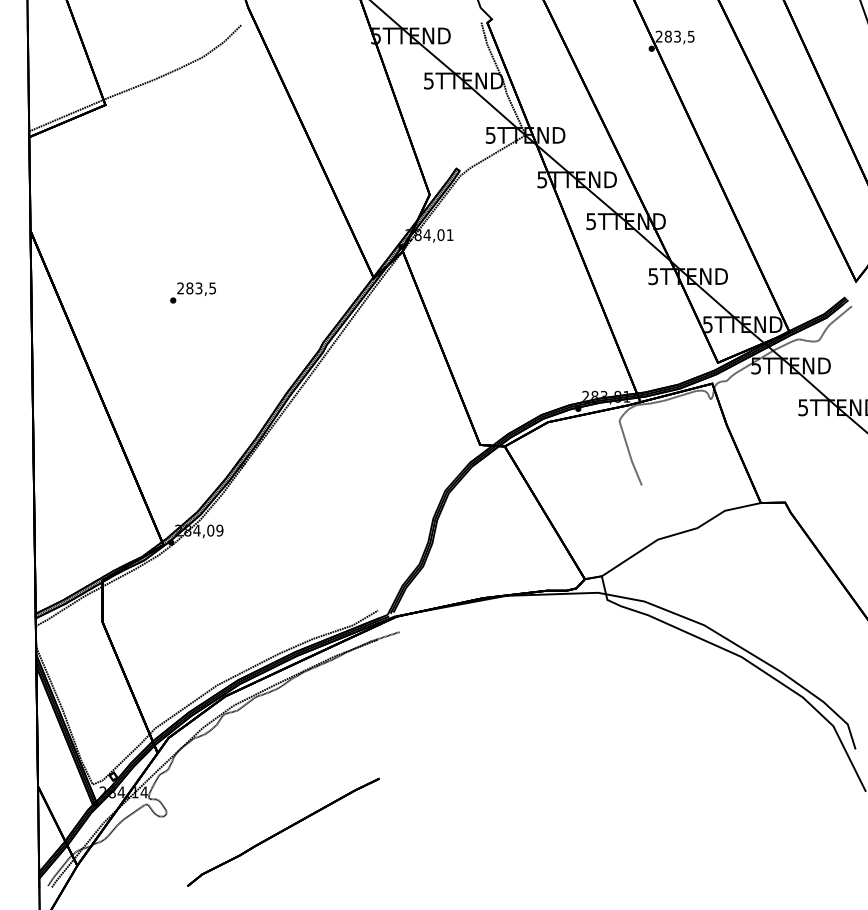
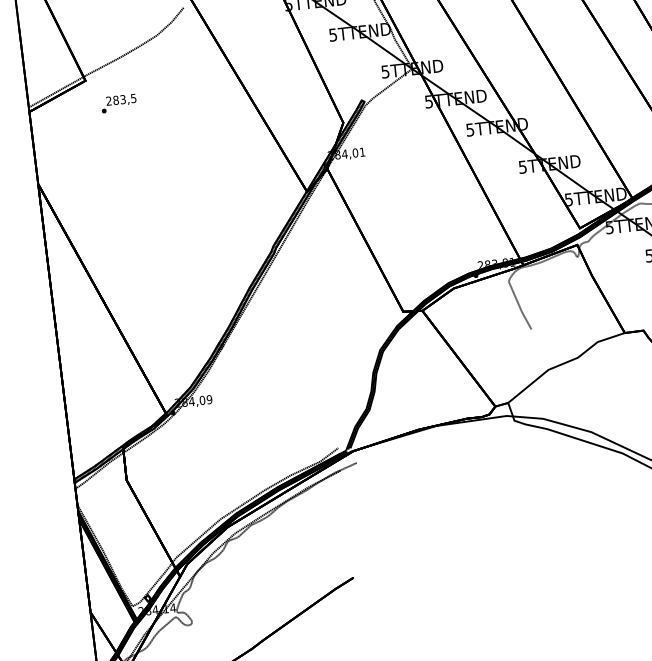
text: (192, 292) -> (118, 103), moved

